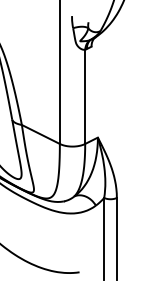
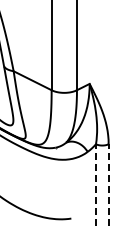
line: (104, 238) -> (96, 184), solid -> dashed
line: (116, 238) -> (108, 184), solid -> dashed

